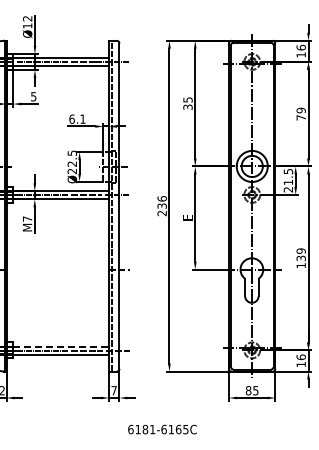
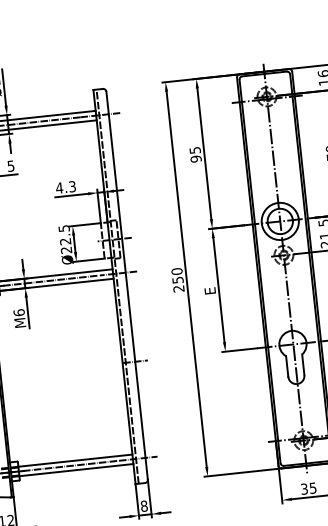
text: (187, 107) -> (195, 159), 35 -> 95
text: (77, 118) -> (65, 186), 6.1 -> 4.3
text: (161, 202) -> (176, 275), 236 -> 250
text: (27, 218) -> (19, 312), M7 -> M6
line: (61, 346) -> (75, 460), dashed -> solid
text: (113, 390) -> (143, 506), 7 -> 8
text: (248, 390) -> (304, 488), 85 -> 35

